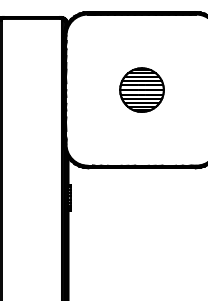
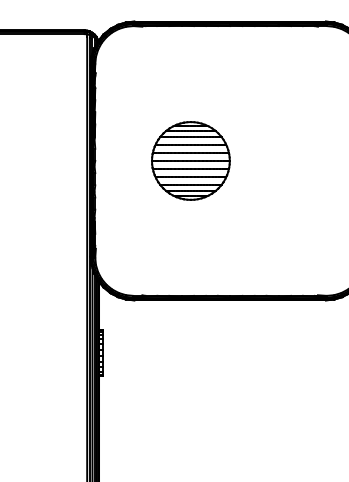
part: (141, 89) -> (189, 159), moved

